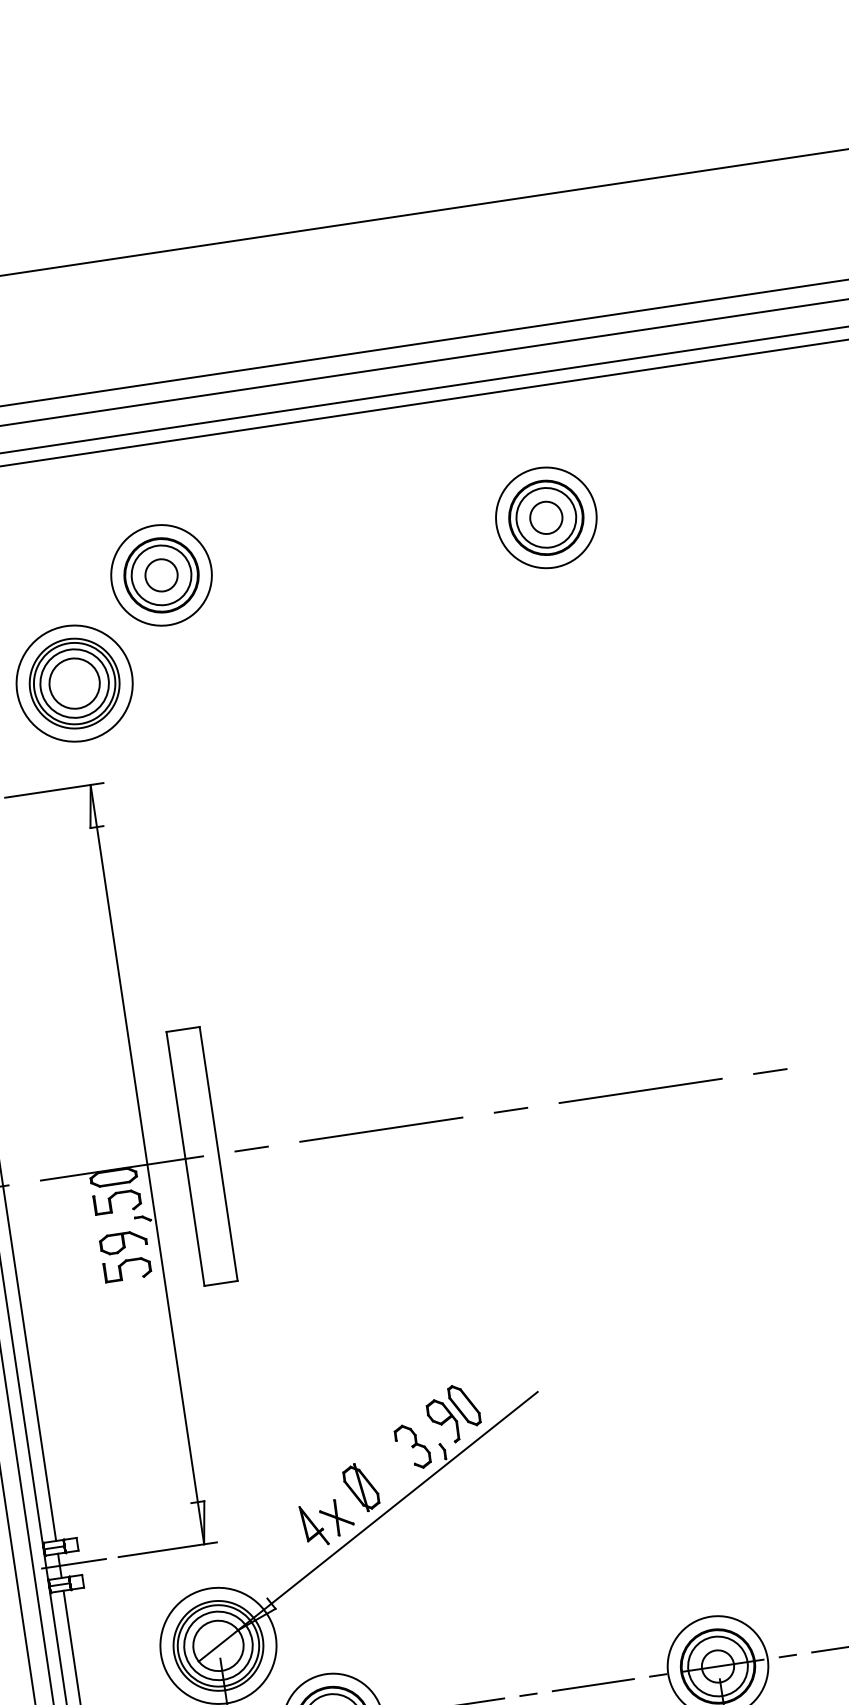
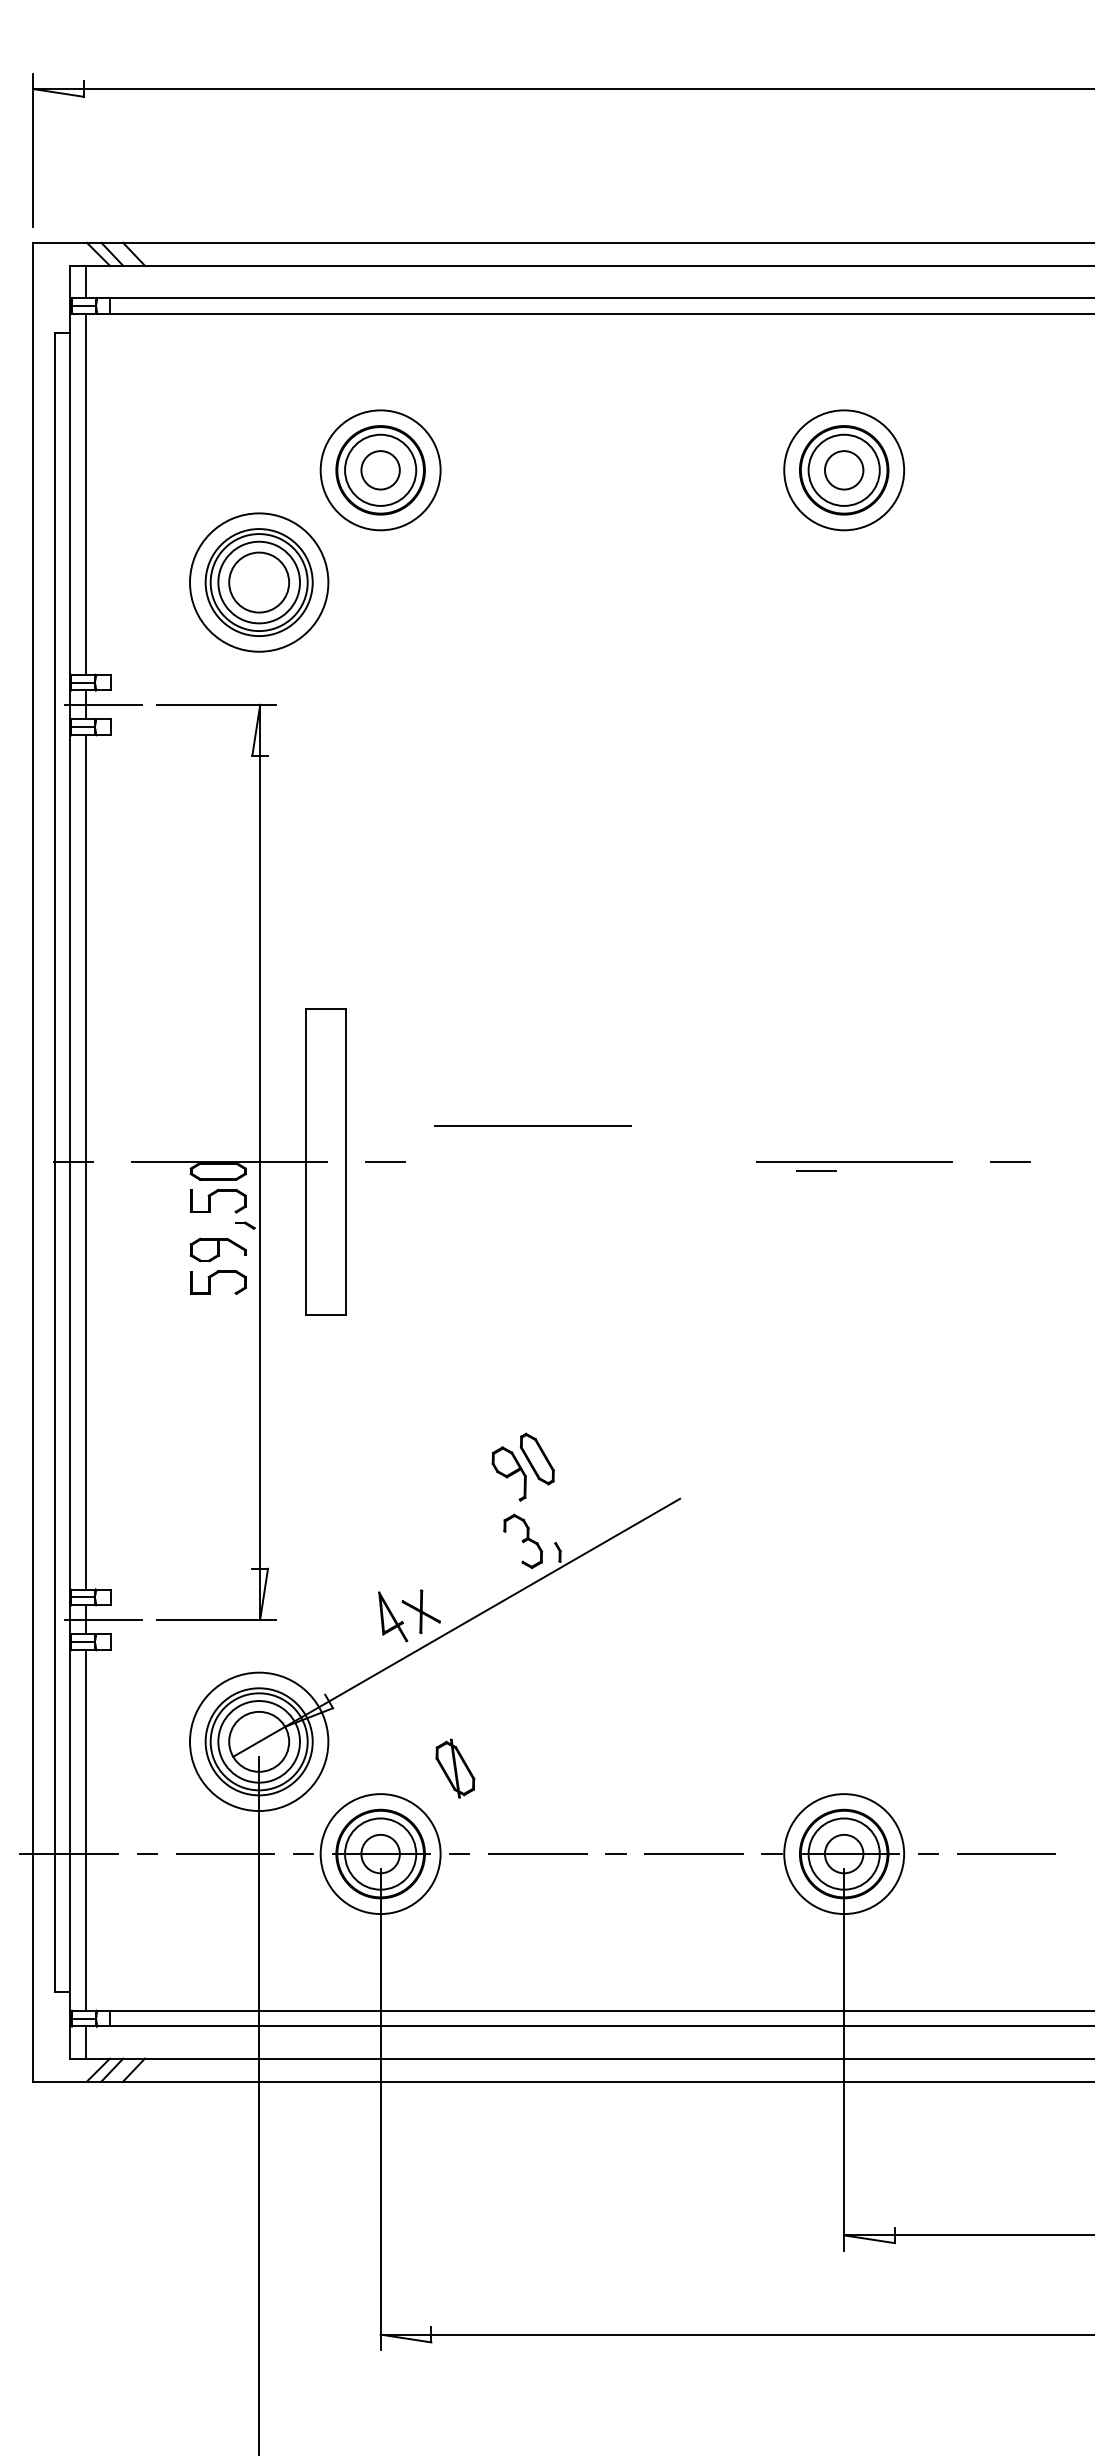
line: (511, 1109) -> (816, 1170), moved
line: (380, 1129) -> (532, 1125), moved
part: (453, 1413) -> (522, 1466), moved
part: (361, 1487) -> (455, 1768), moved

